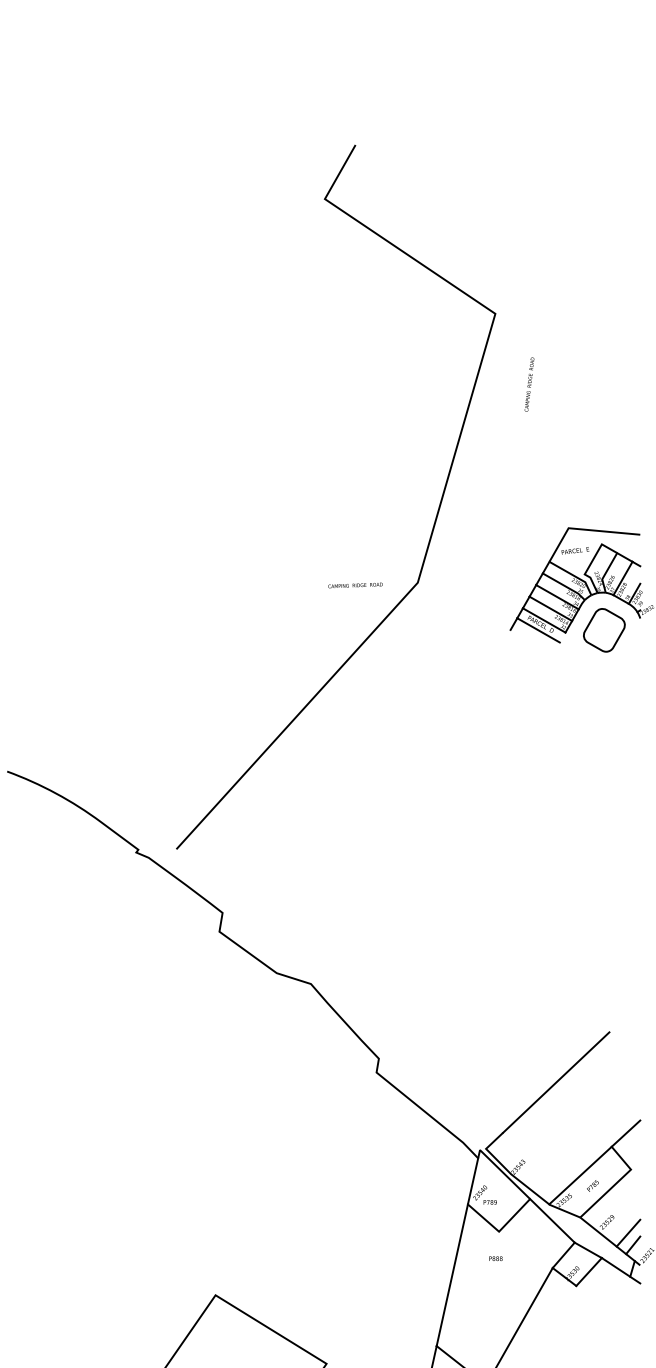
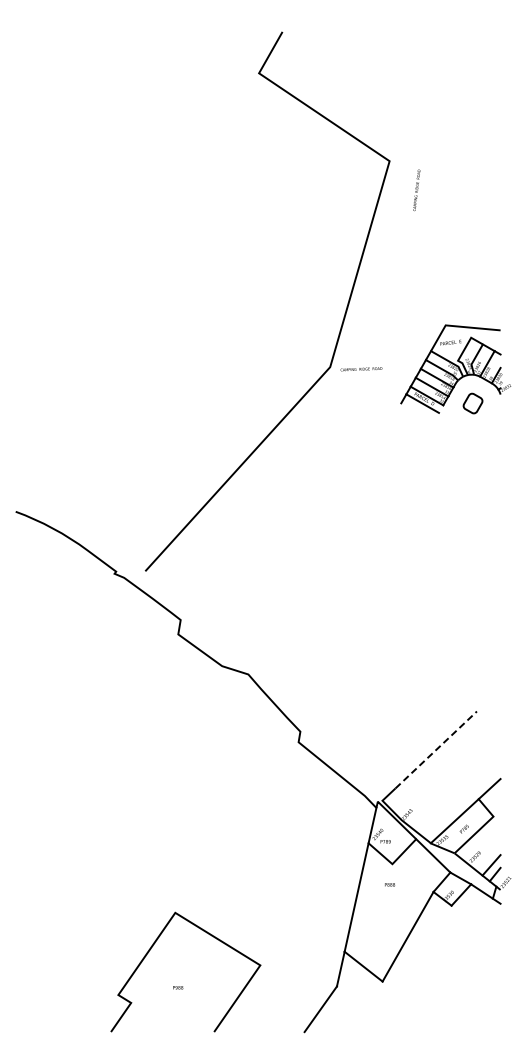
text: (529, 384) -> (416, 190), moved
text: (355, 585) -> (361, 369), moved
part: (603, 630) -> (472, 403), size x0.6
line: (556, 1081) -> (436, 749), solid -> dashed

